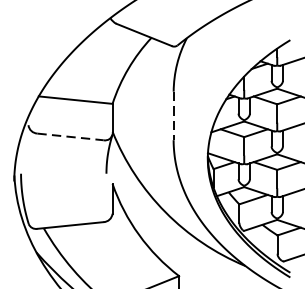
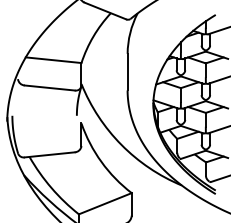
line: (173, 116) -> (127, 72), dashed -> solid
line: (71, 137) -> (50, 88), dashed -> solid

